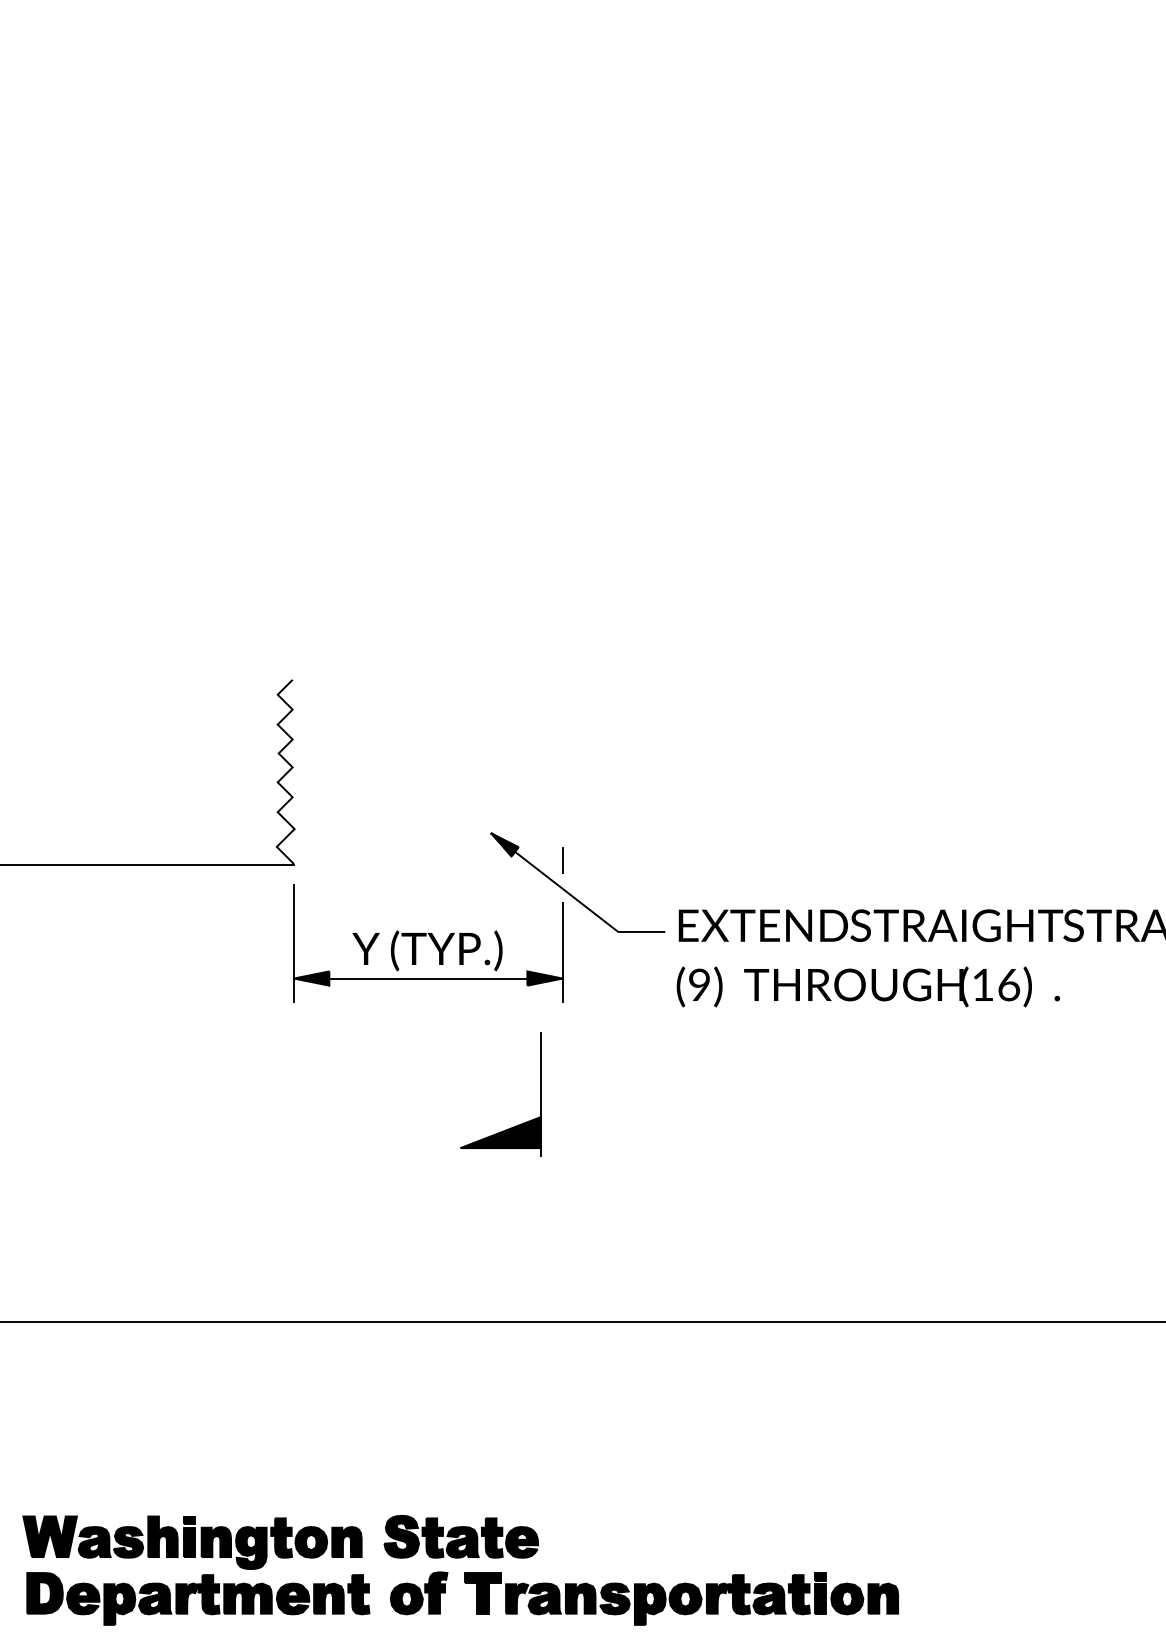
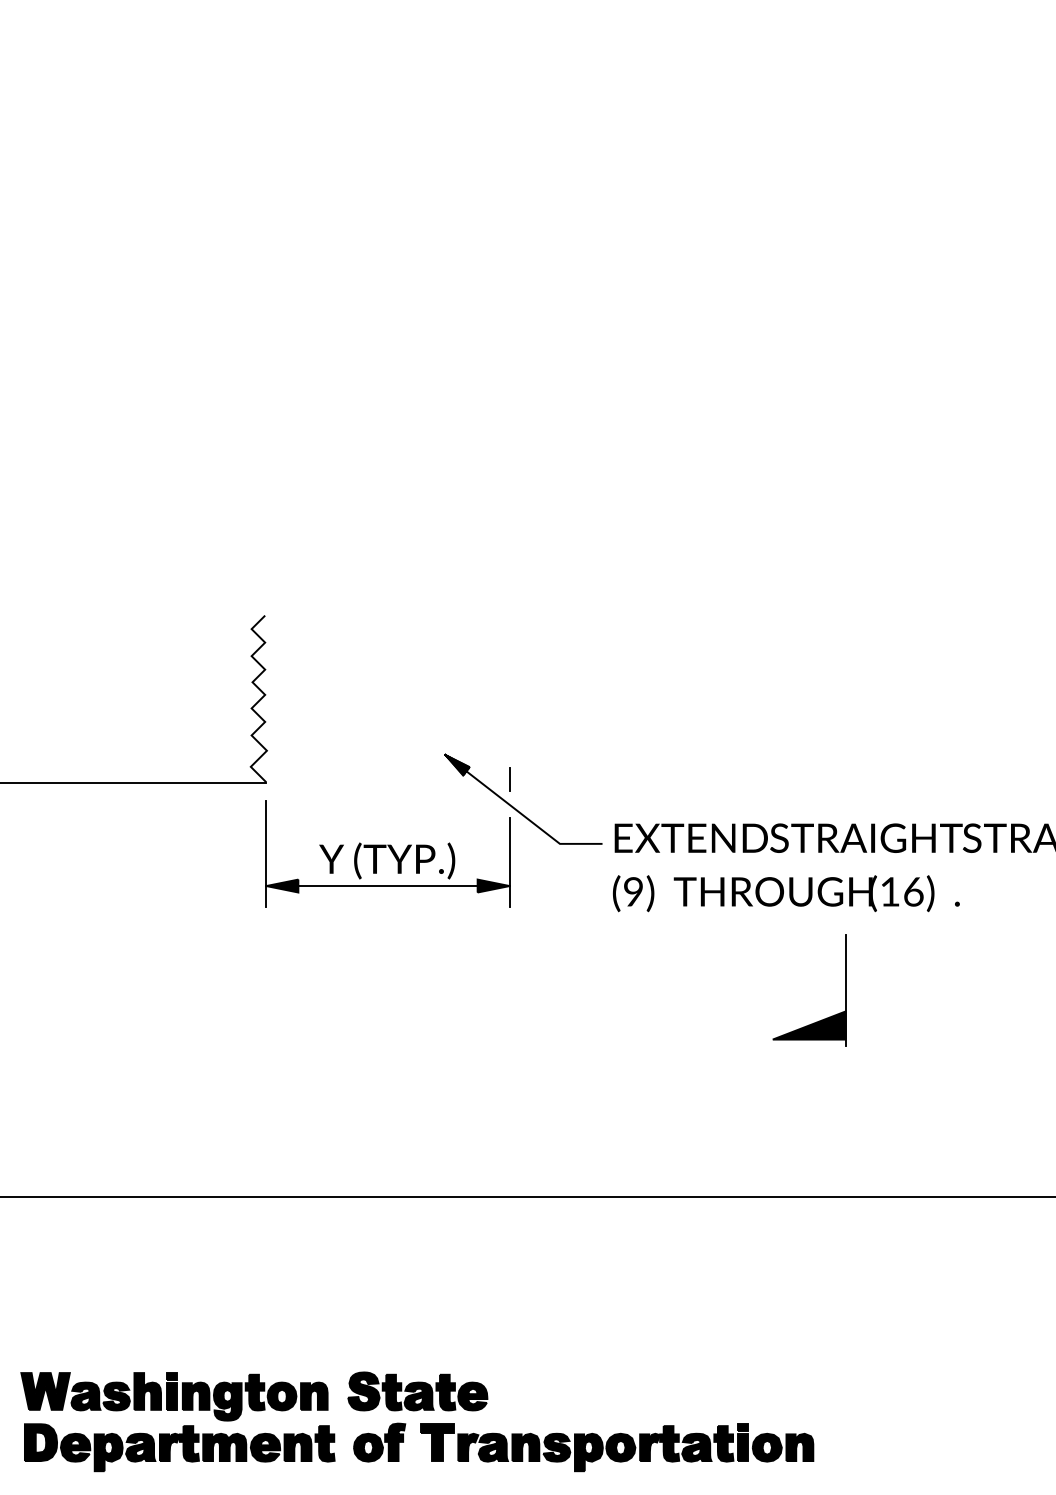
part: (515, 1125) -> (822, 1019), moved

